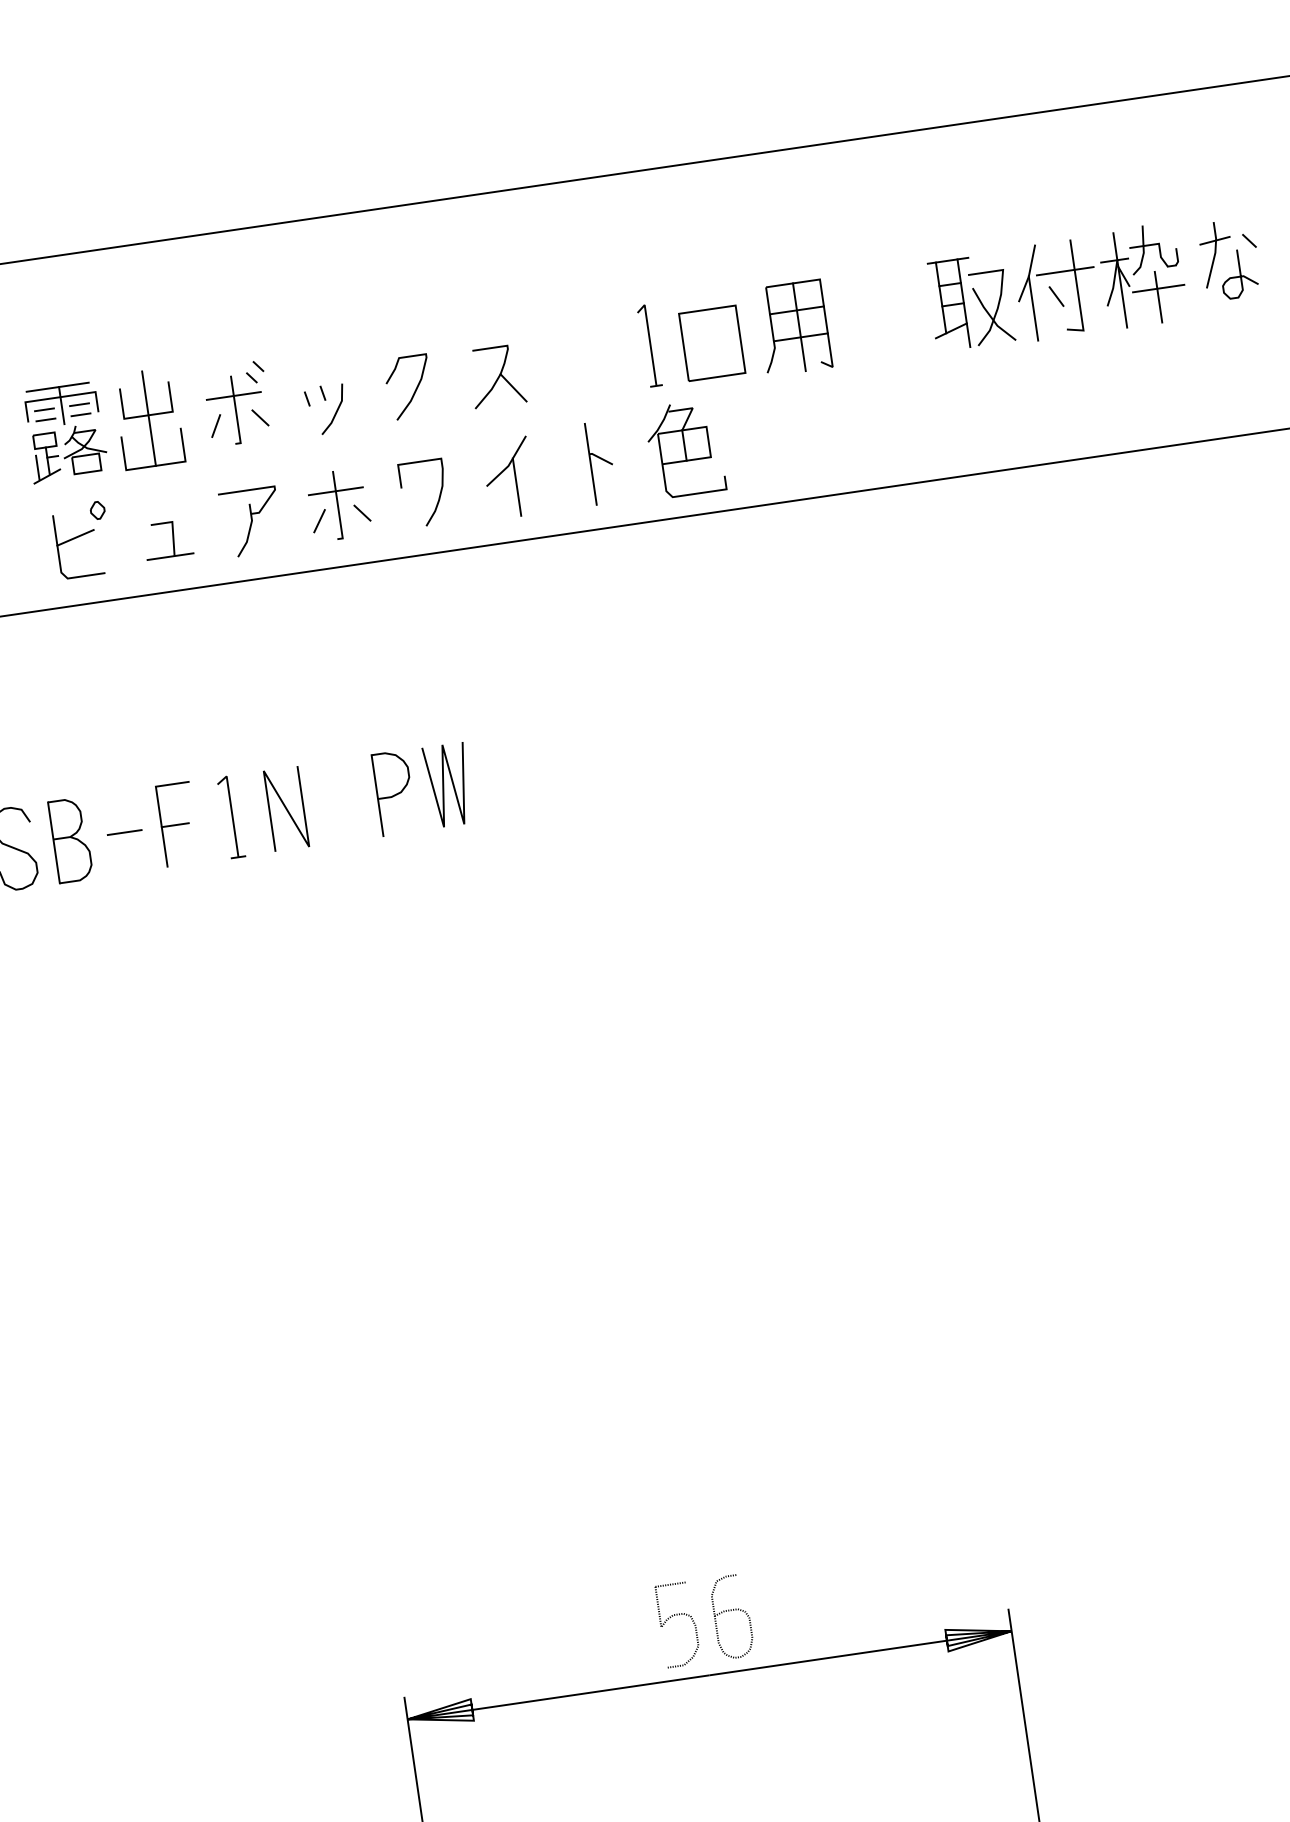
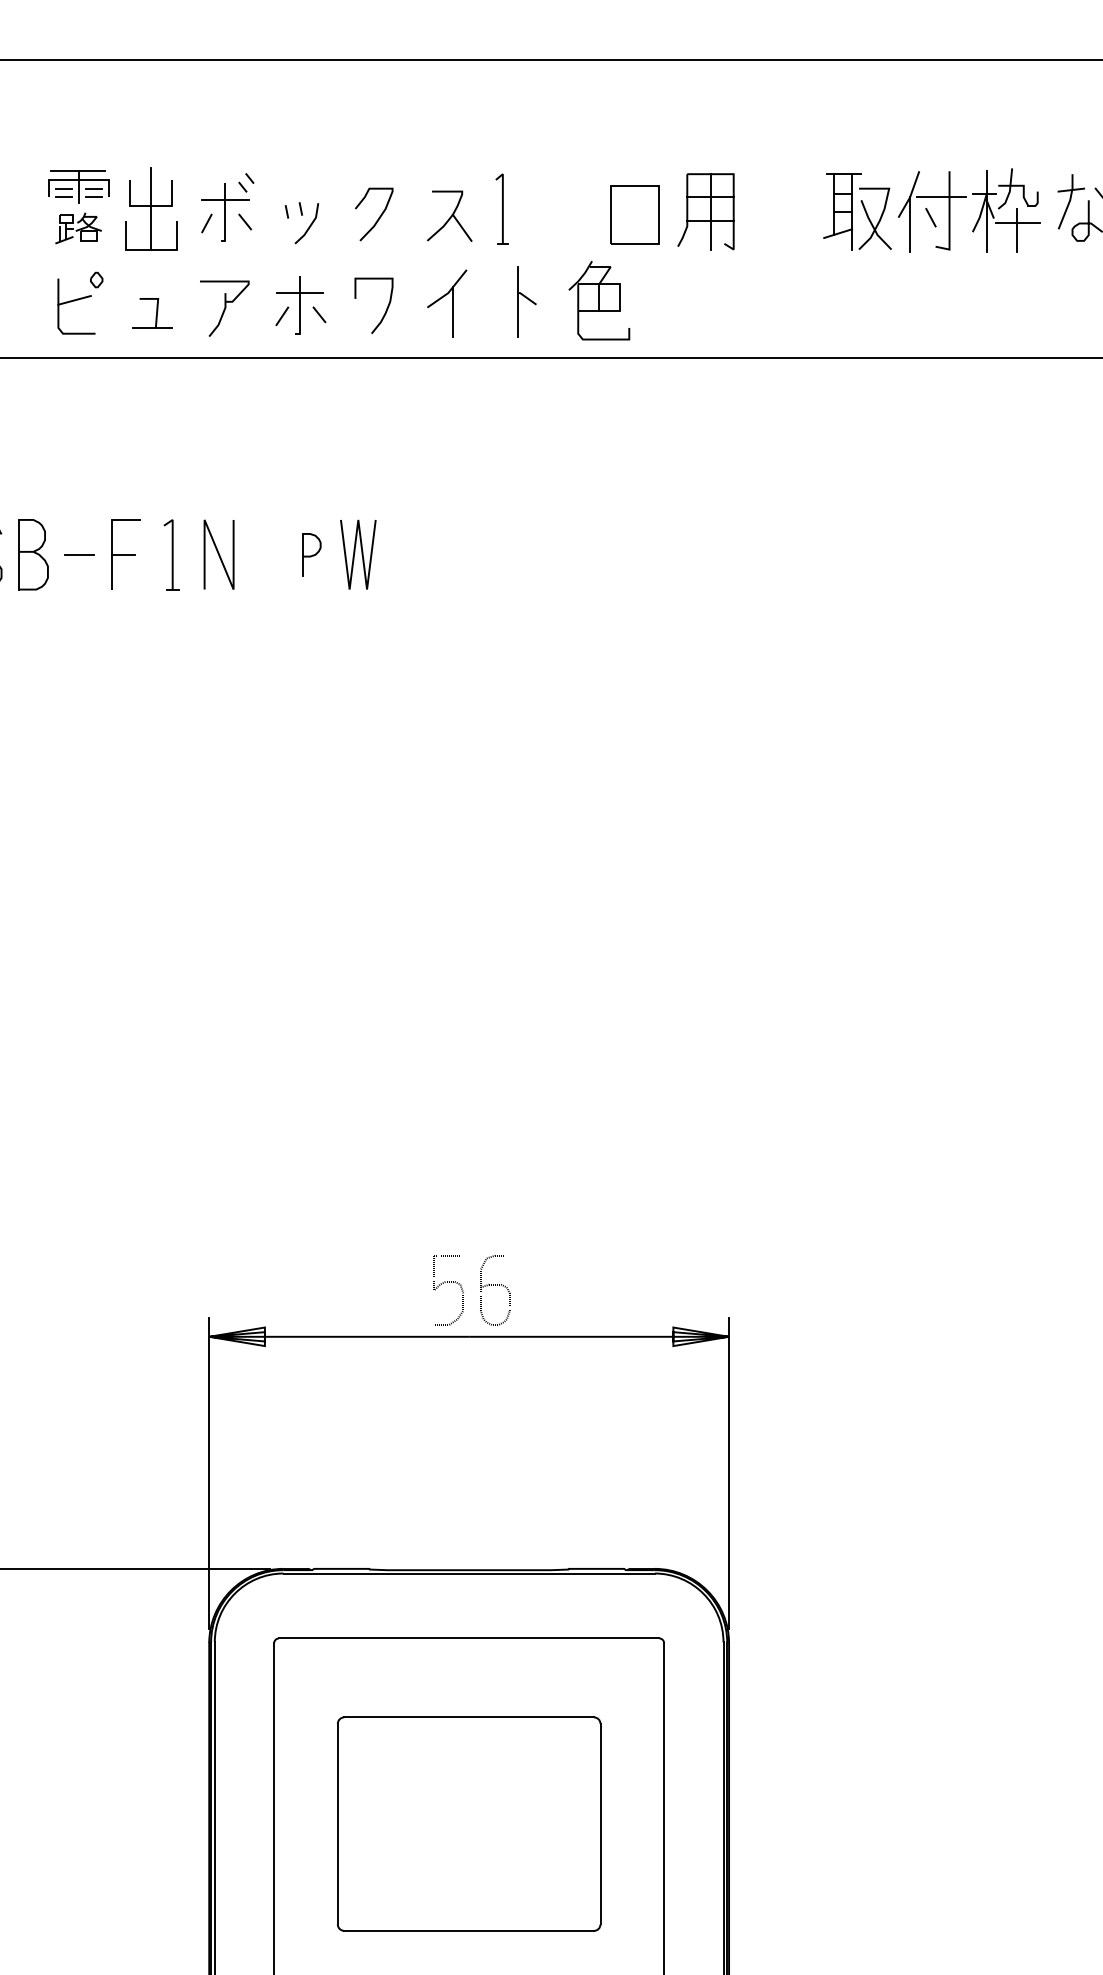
part: (648, 345) -> (501, 208), moved
part: (67, 453) -> (78, 228), size x0.7
part: (393, 792) -> (311, 554), size x0.6

